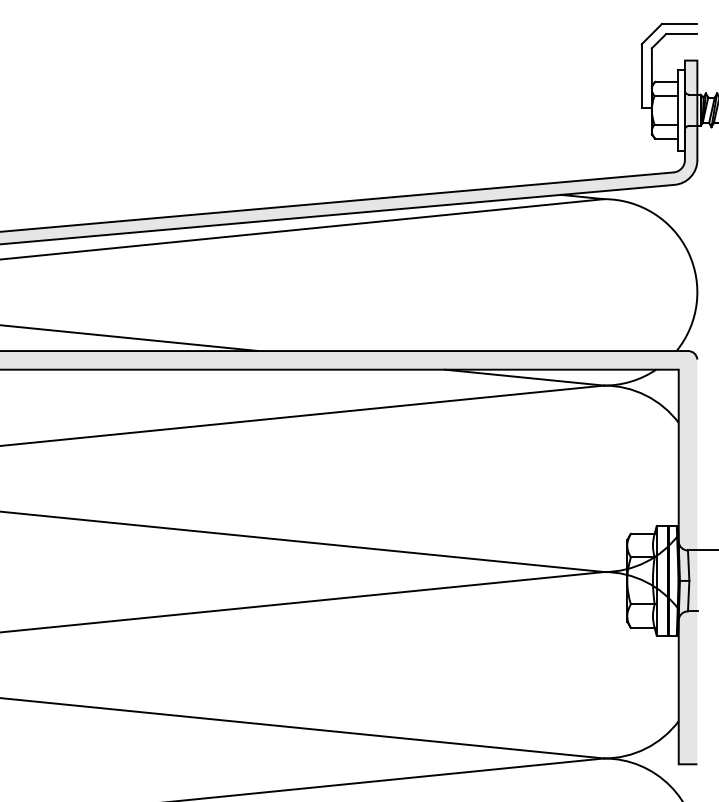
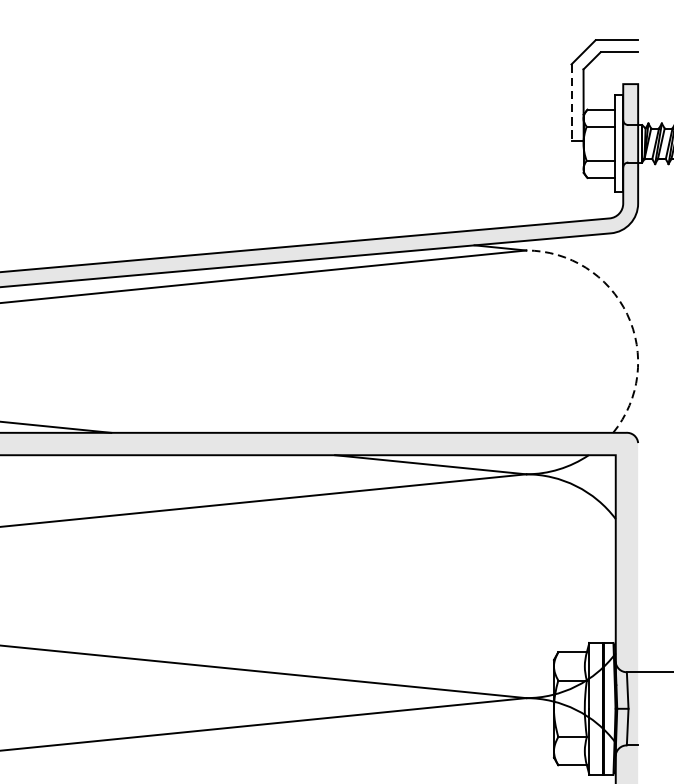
line: (641, 76) -> (571, 103), solid -> dashed
arc: (688, 252) -> (627, 314), solid -> dashed

